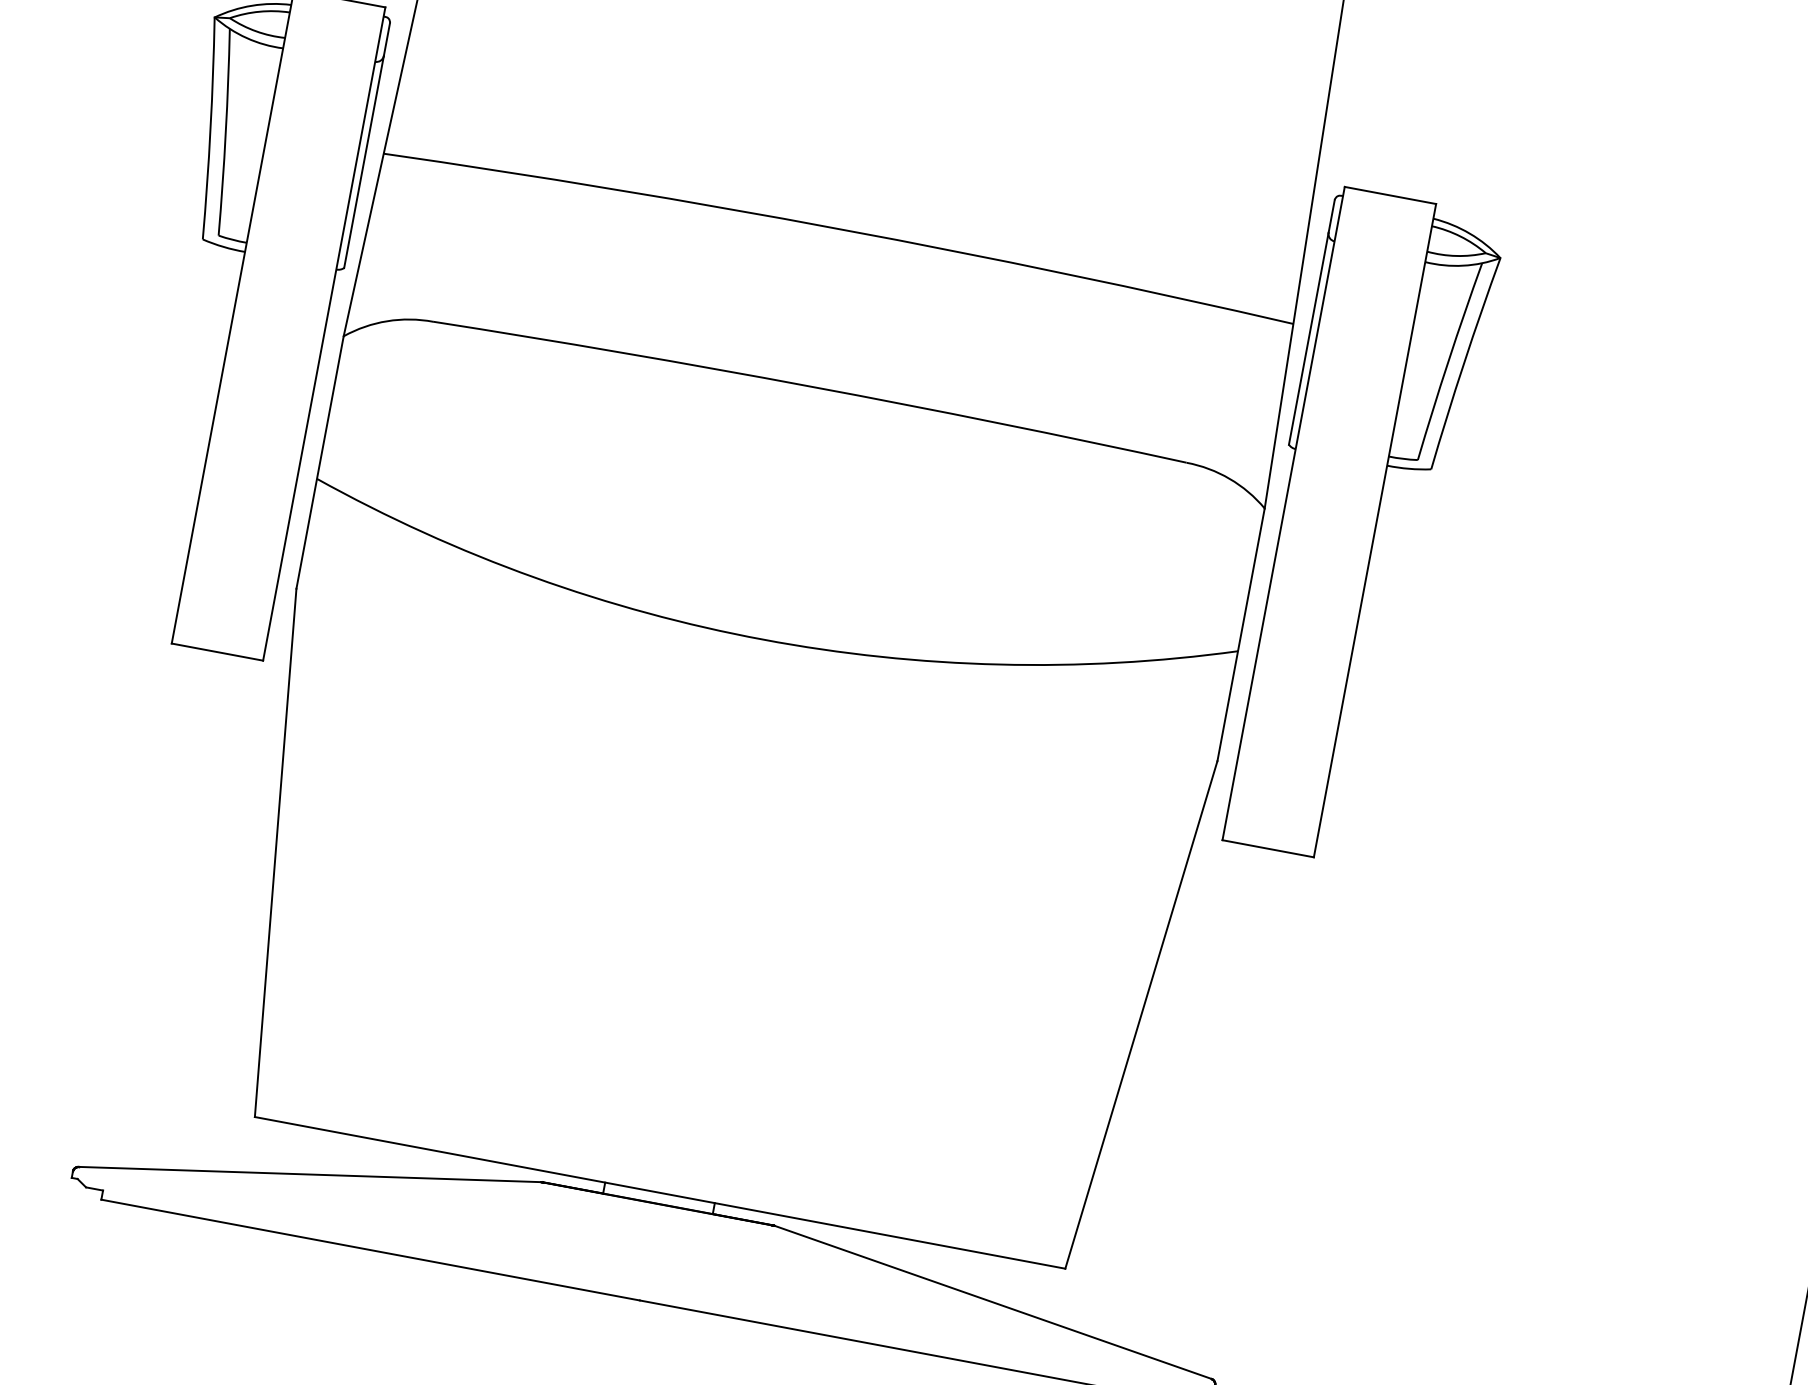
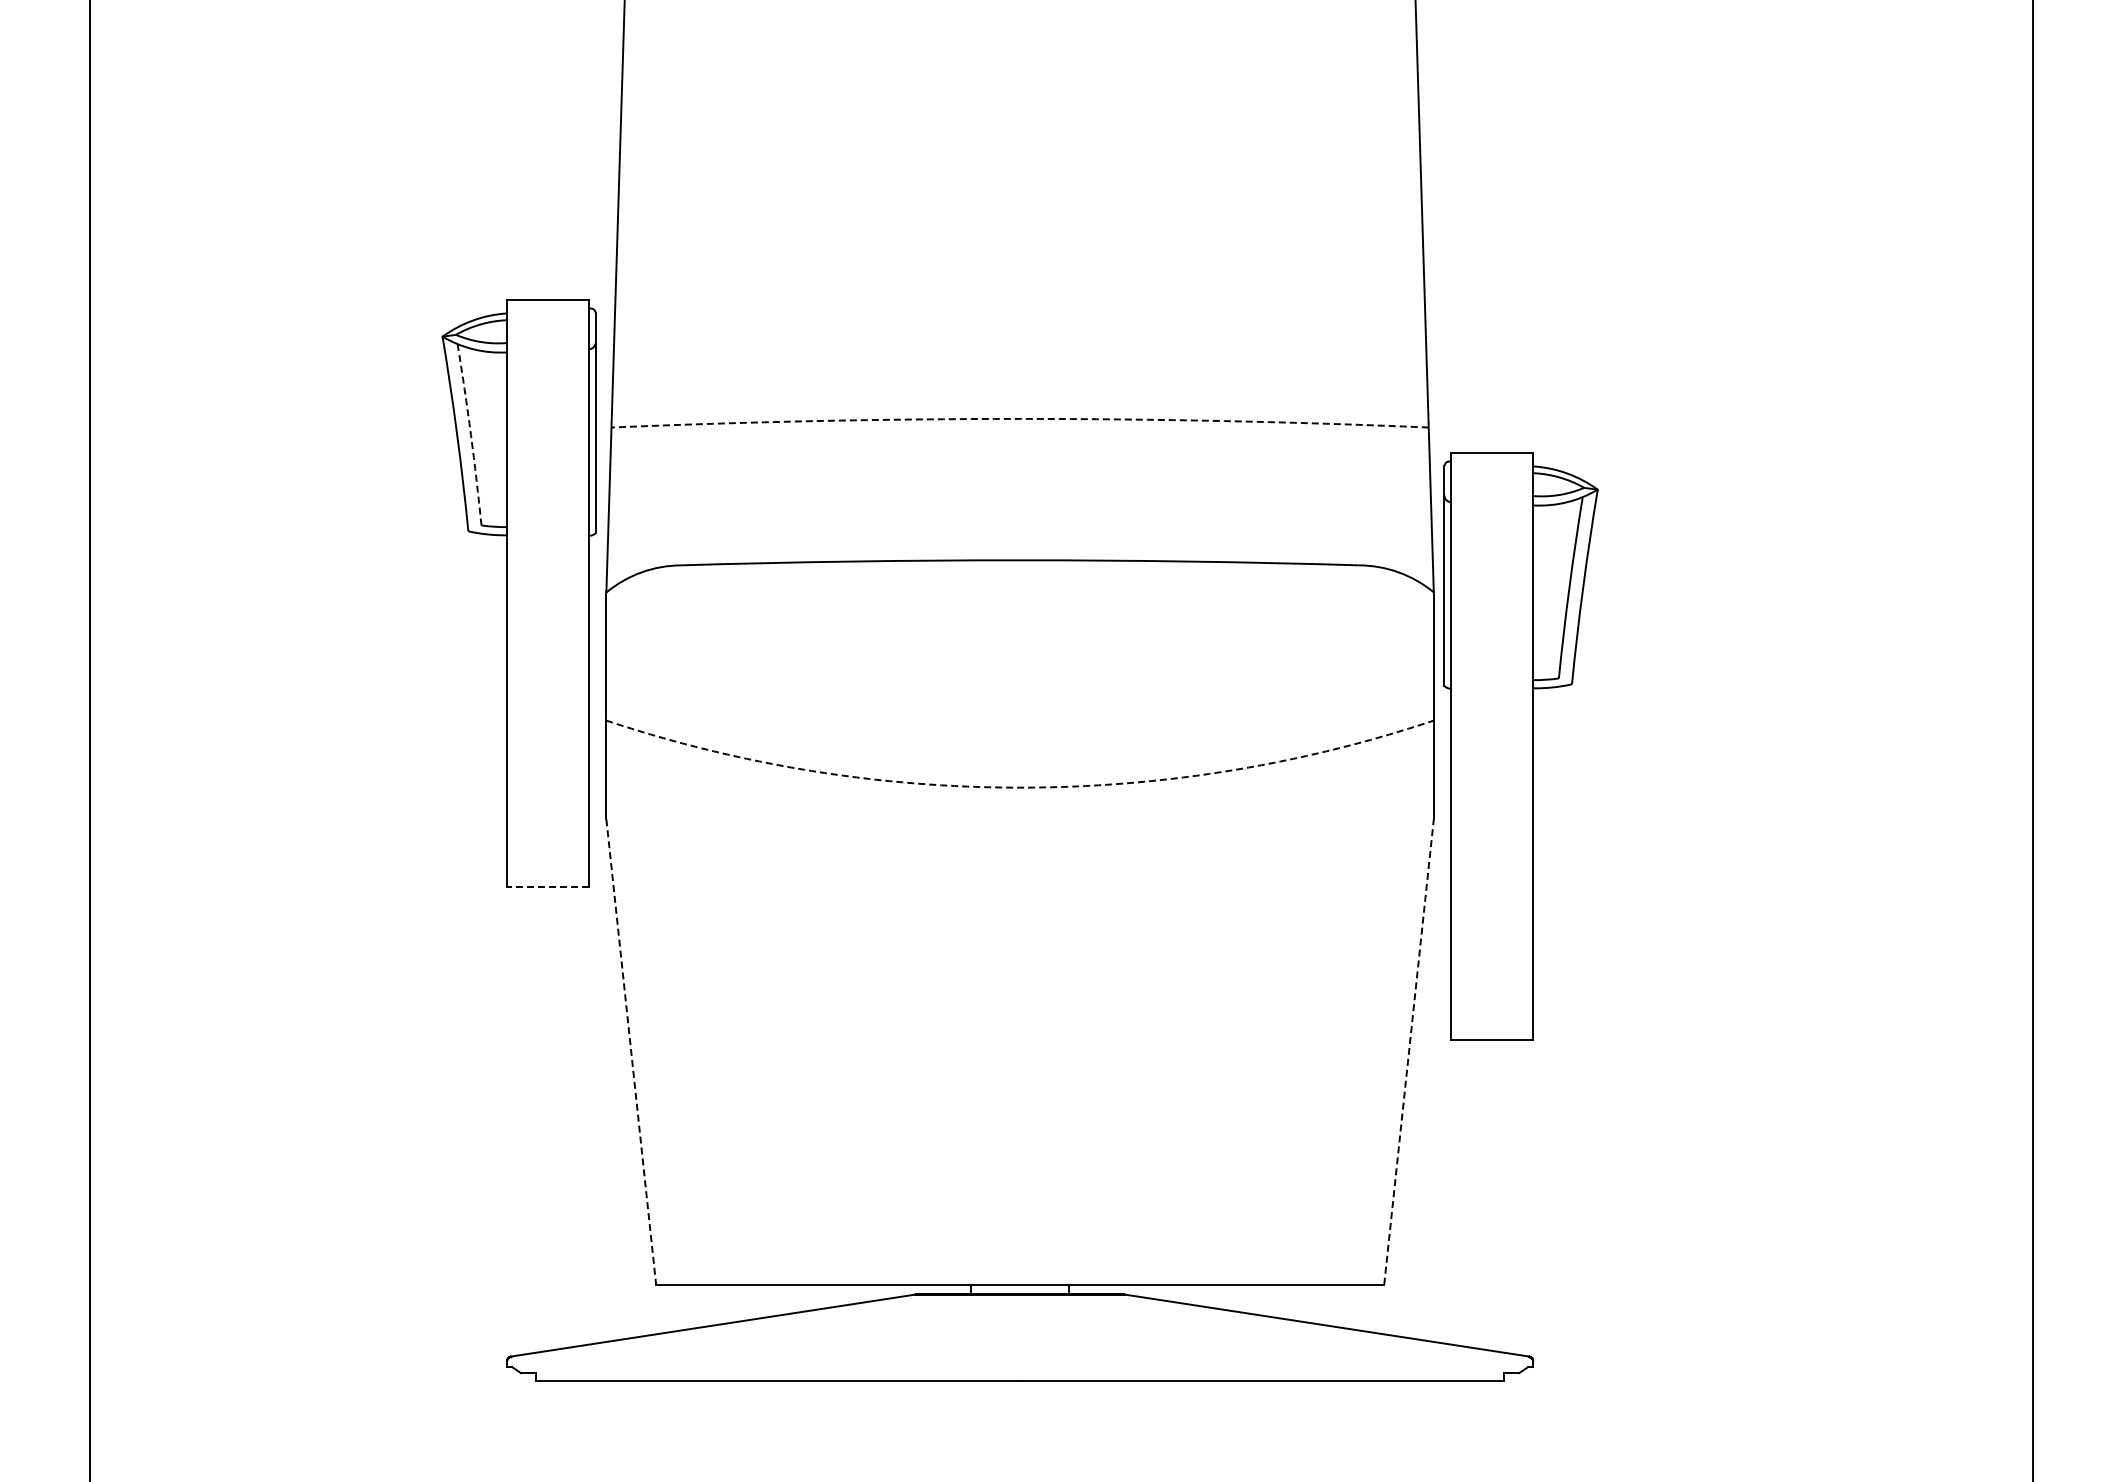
arc: (225, 132) -> (470, 434), solid -> dashed
arc: (840, 228) -> (1020, 418), solid -> dashed
part: (1360, 527) -> (1520, 746), moved
arc: (764, 639) -> (1020, 787), solid -> dashed
line: (216, 652) -> (547, 887), solid -> dashed
line: (276, 852) -> (631, 1051), solid -> dashed
line: (1142, 1014) -> (1409, 1051), solid -> dashed

